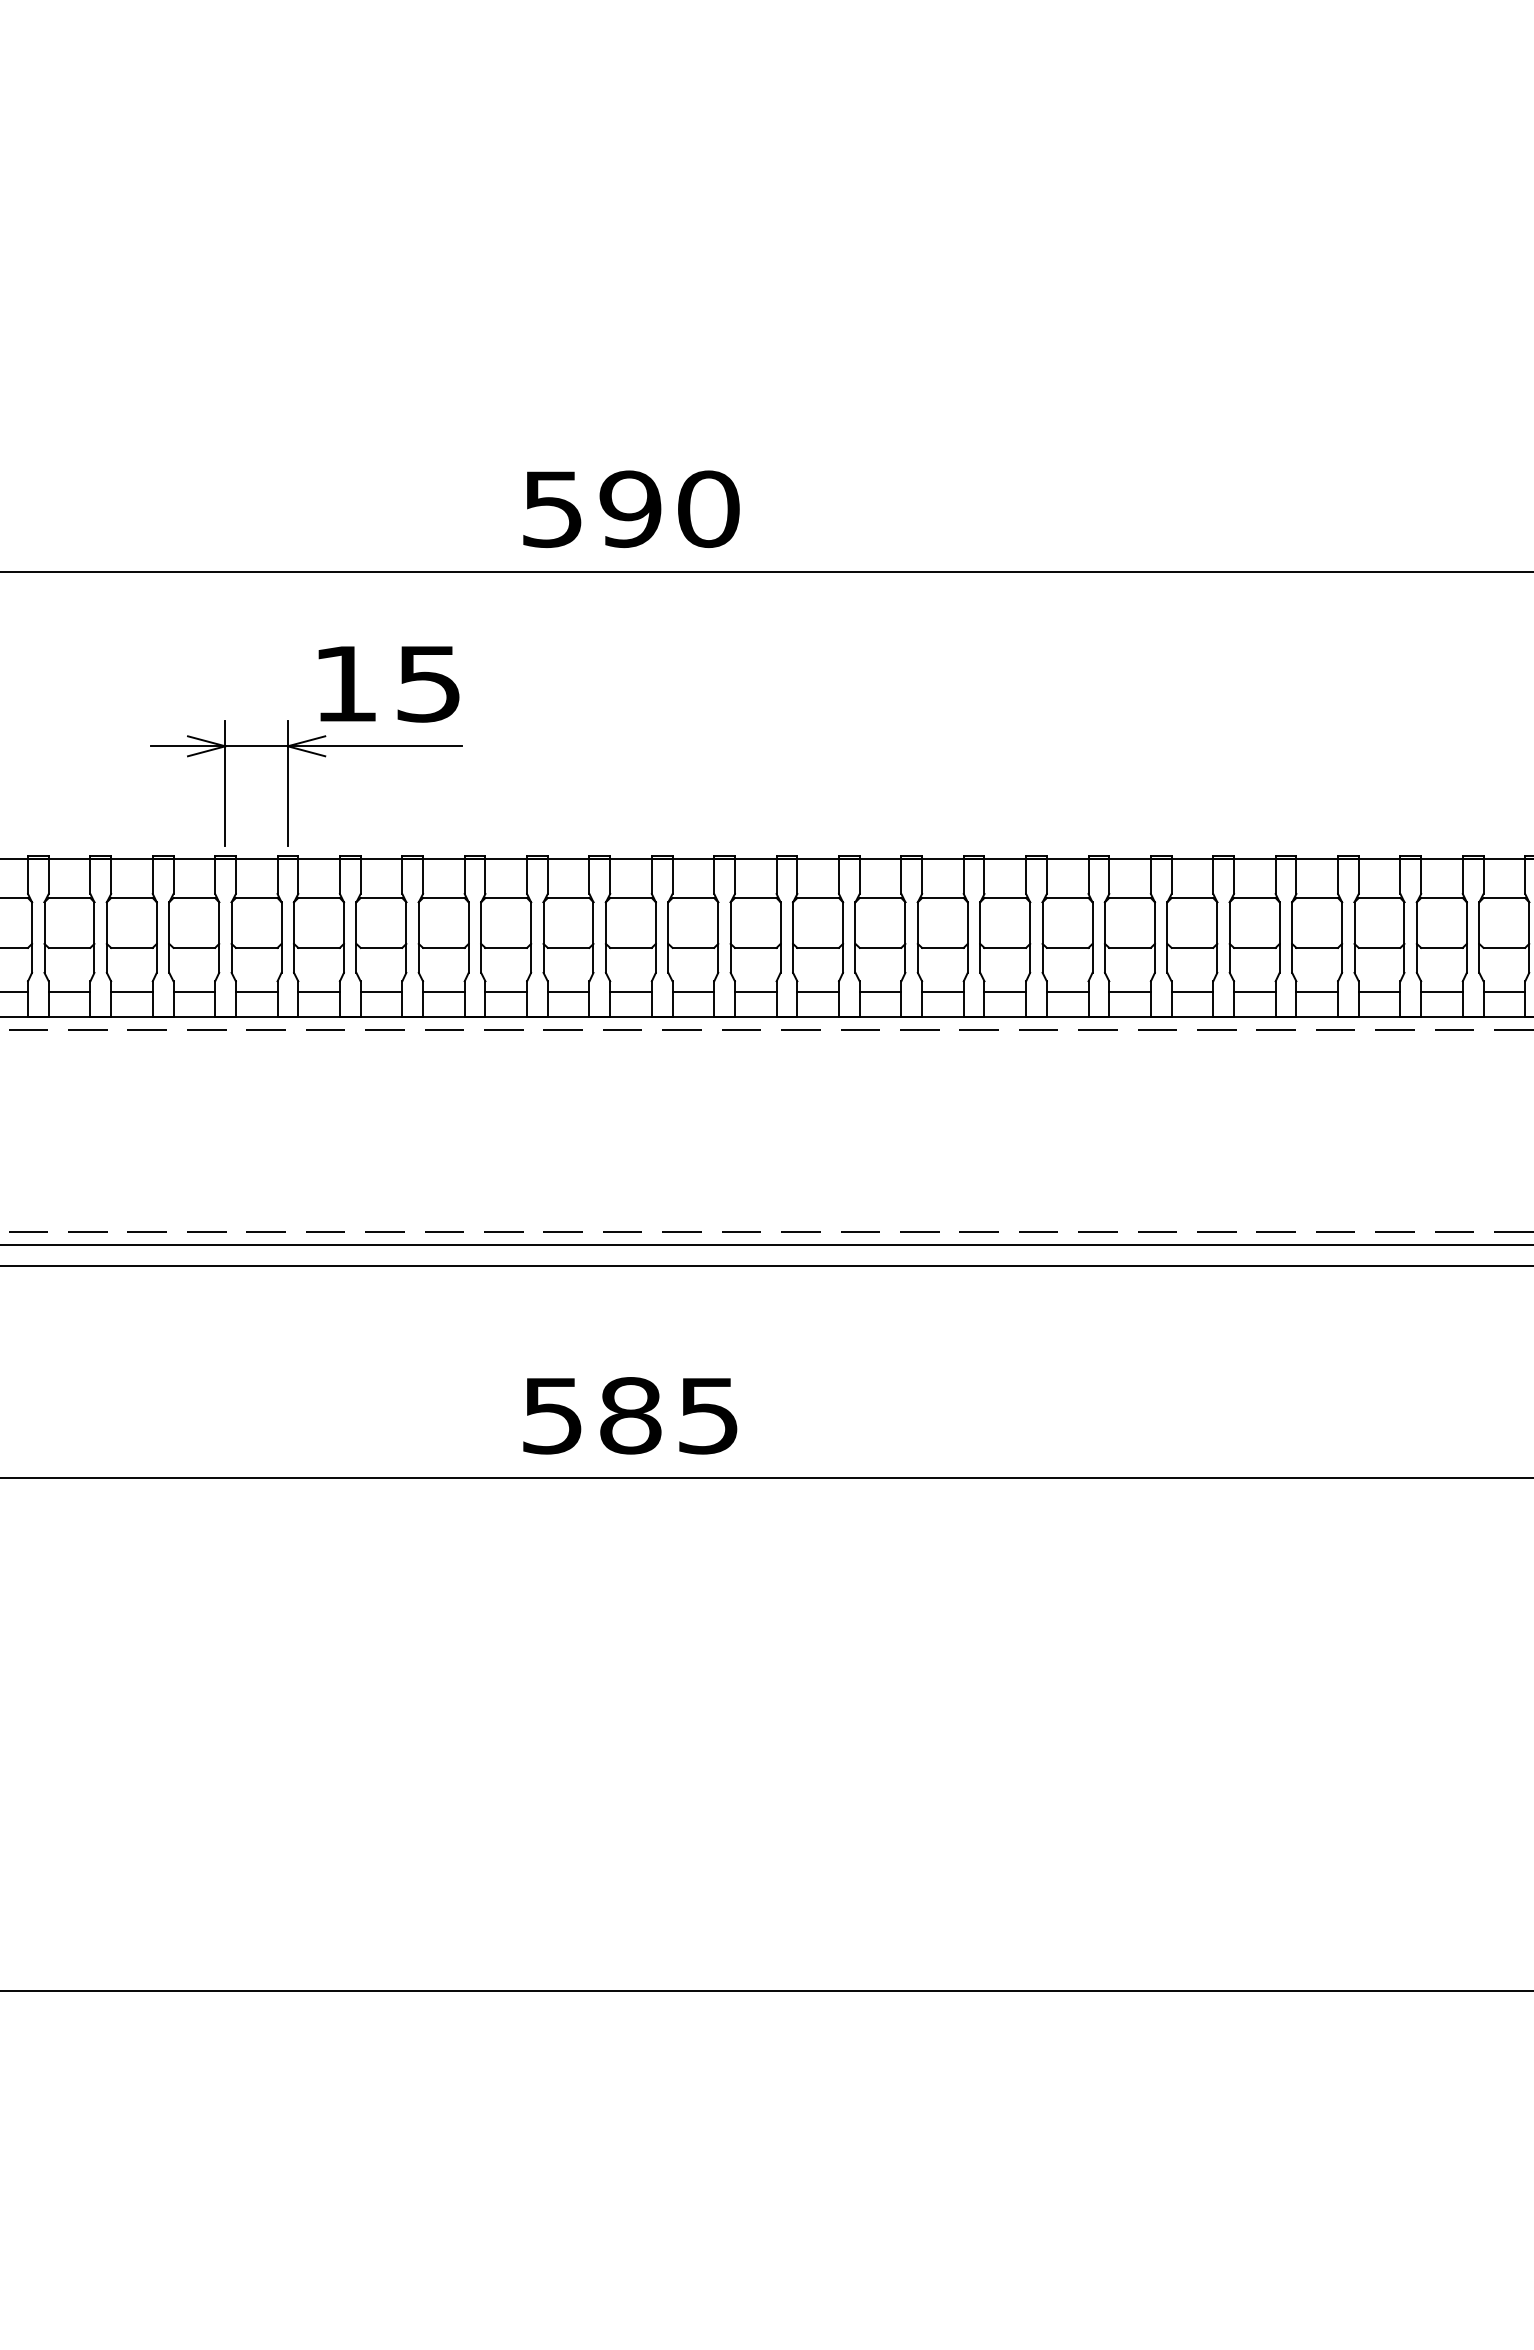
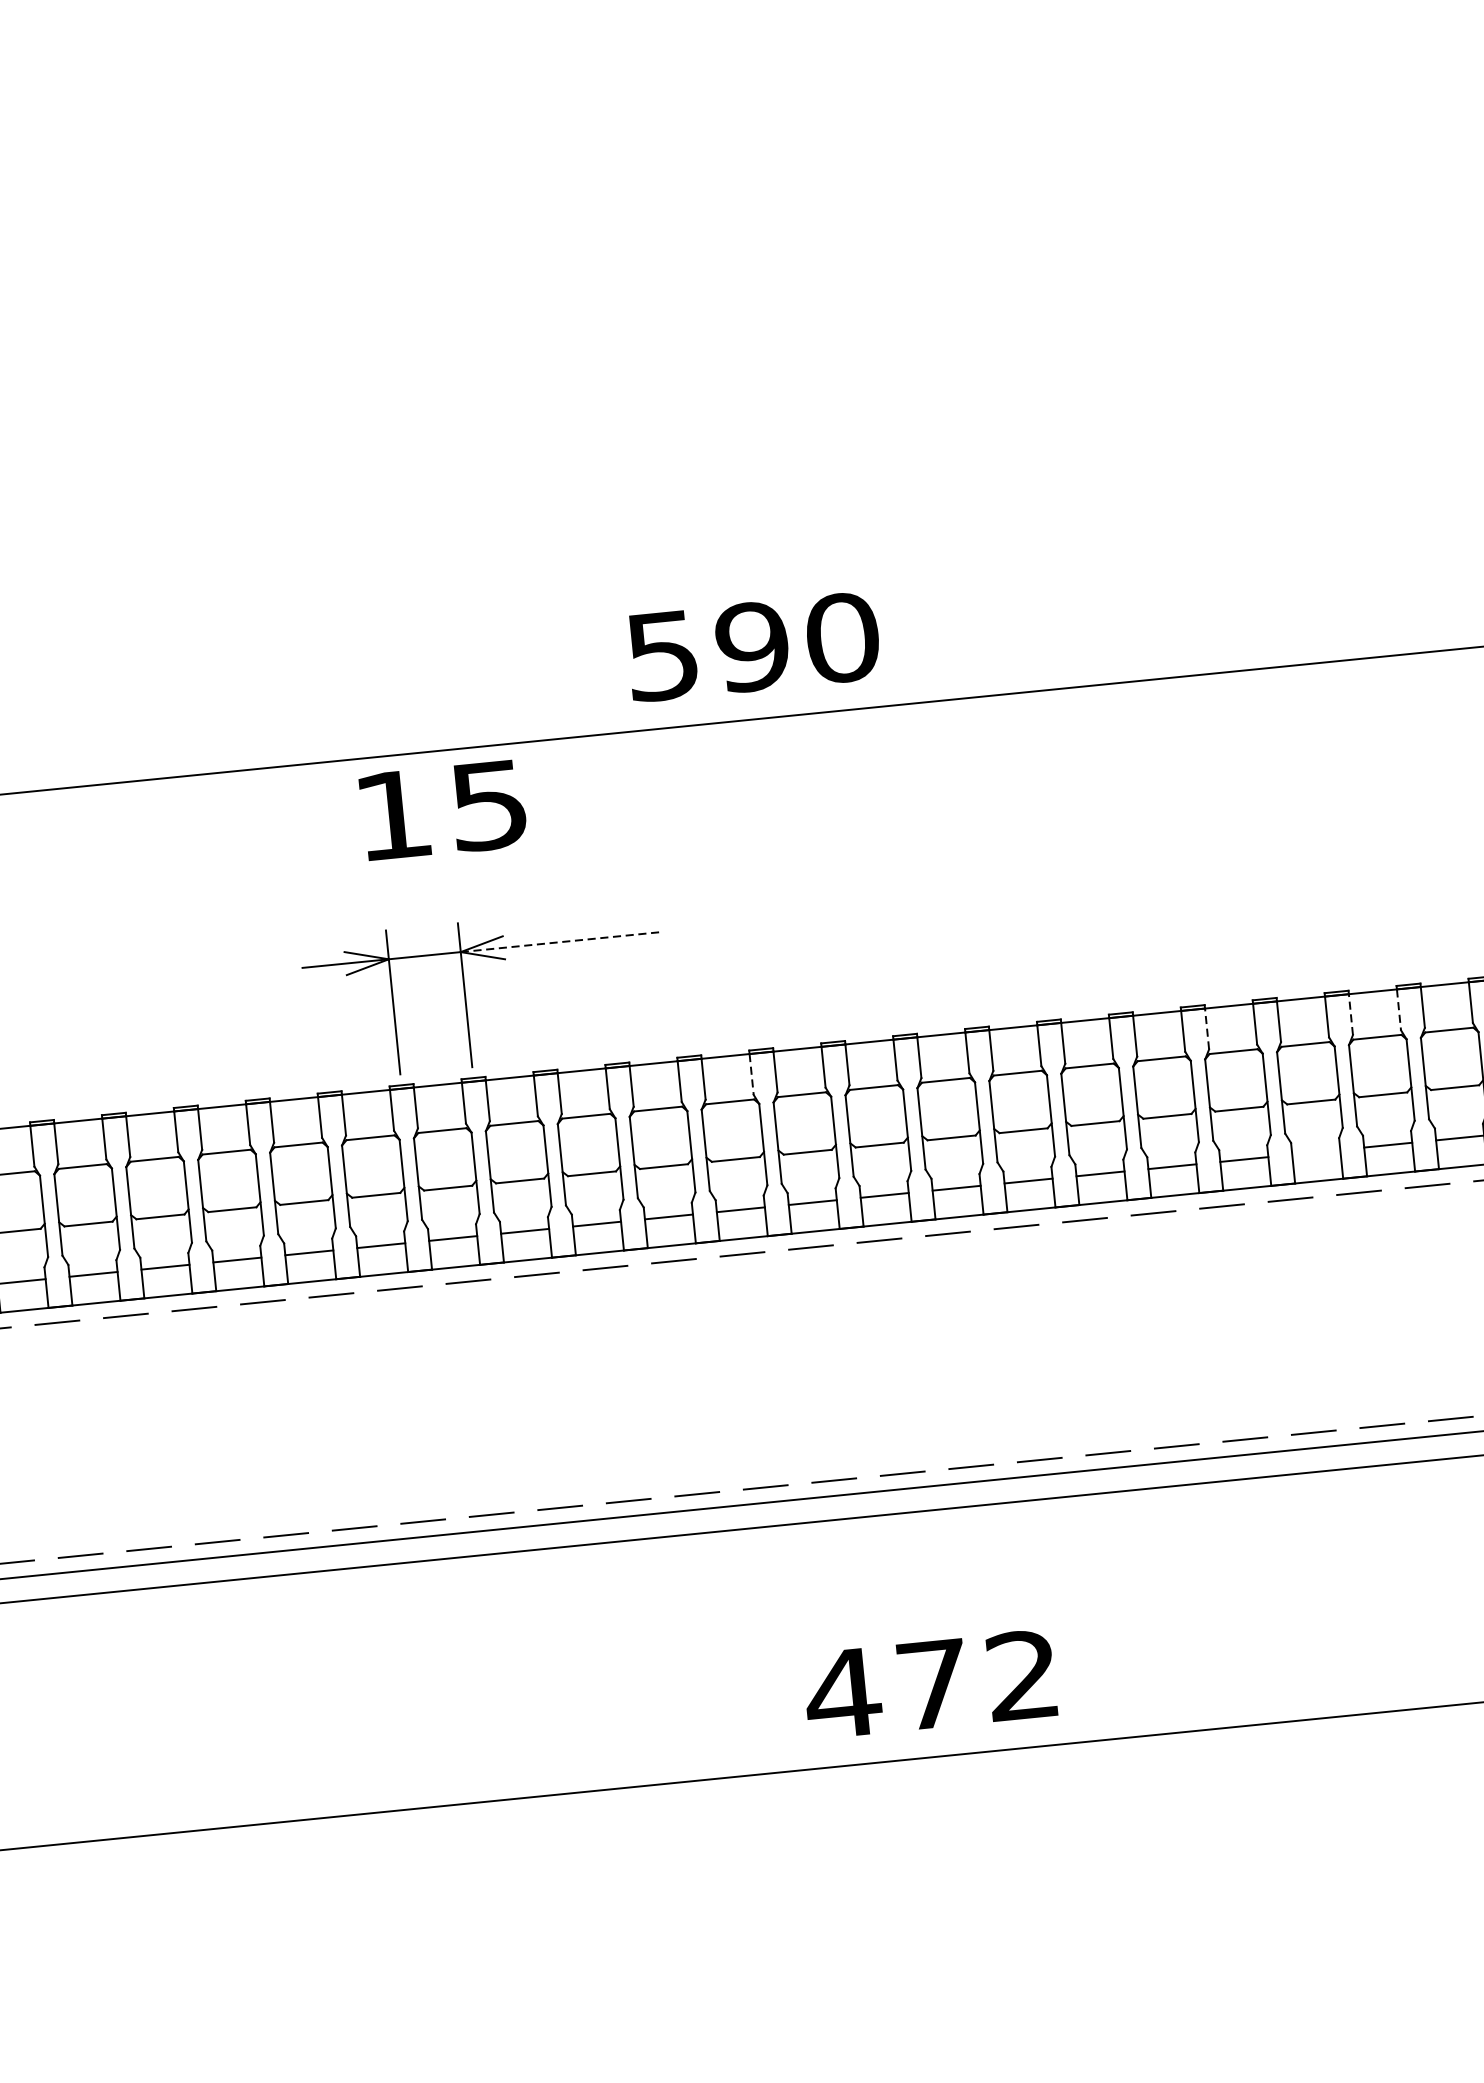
text: (631, 508) -> (753, 645), moved
text: (388, 684) -> (442, 810), moved
line: (375, 746) -> (561, 942), solid -> dashed
line: (527, 876) -> (752, 1074), solid -> dashed
line: (922, 876) -> (1207, 1029), solid -> dashed
line: (1046, 876) -> (1350, 1014), solid -> dashed
line: (1088, 876) -> (1398, 1010), solid -> dashed
line: (1005, 991) -> (1316, 1152), removed
text: (628, 1415) -> (930, 1684), 585 -> 472

